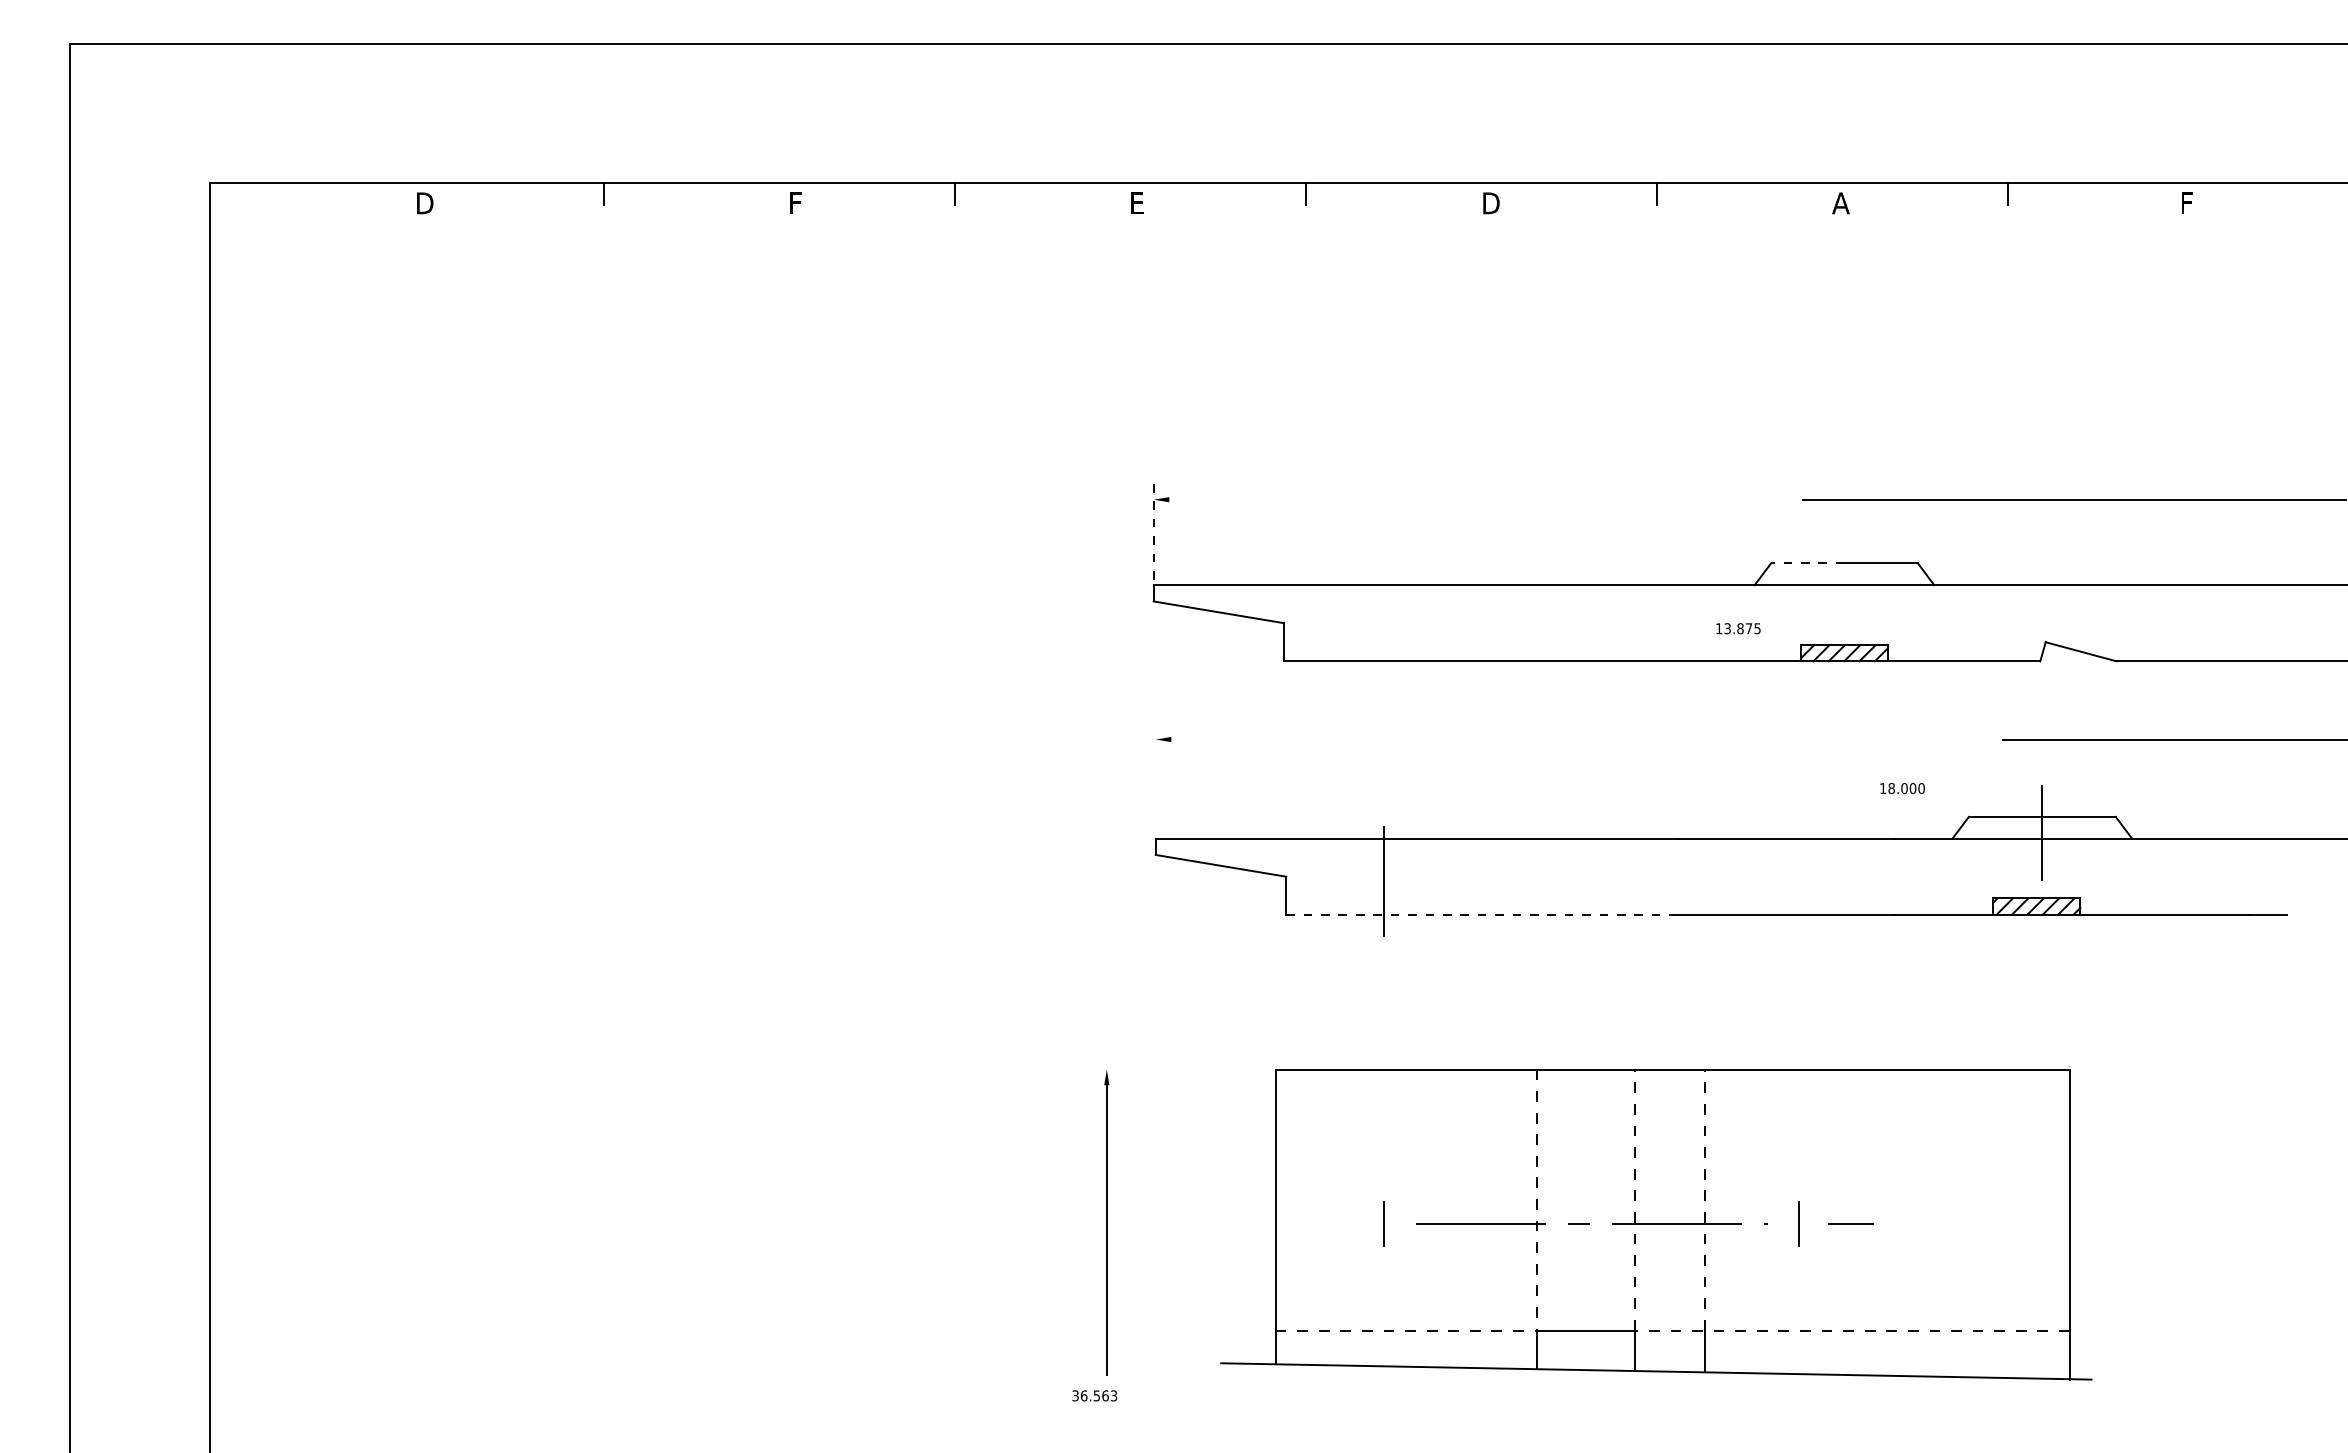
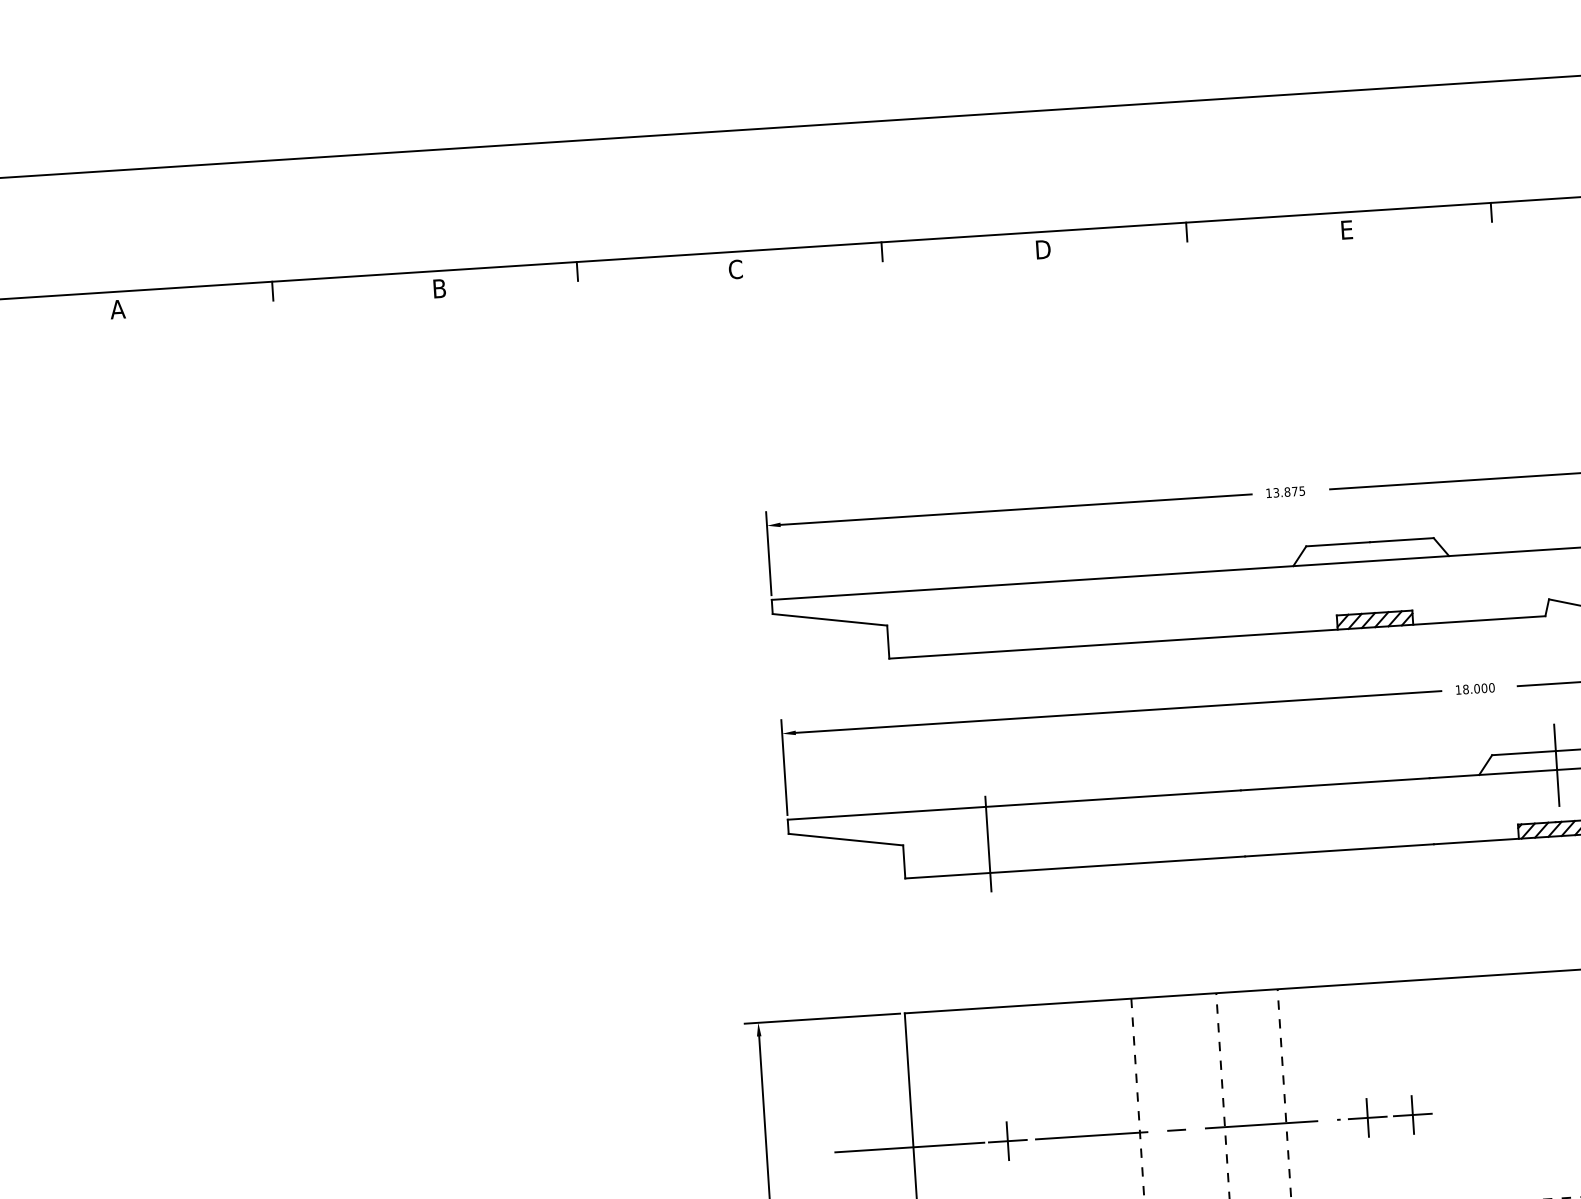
text: (424, 203) -> (117, 309), D -> A
text: (795, 203) -> (439, 288), F -> B
text: (1136, 203) -> (735, 269), E -> C
text: (1840, 203) -> (1346, 230), A -> E
line: (1440, 499) -> (1015, 509), added
line: (1153, 531) -> (768, 553), dashed -> solid
line: (1807, 563) -> (1337, 544), dashed -> solid
text: (1738, 628) -> (1285, 492), moved
line: (1543, 739) -> (1118, 711), added
line: (1155, 778) -> (784, 767), added
text: (1902, 788) -> (1475, 688), moved
line: (1482, 914) -> (1075, 867), dashed -> solid
line: (1180, 1069) -> (822, 1018), added
line: (1271, 1223) -> (909, 1147), added
line: (1384, 1223) -> (1007, 1140), added
line: (1798, 1223) -> (1367, 1117), added
line: (1851, 1223) -> (1413, 1114), added

